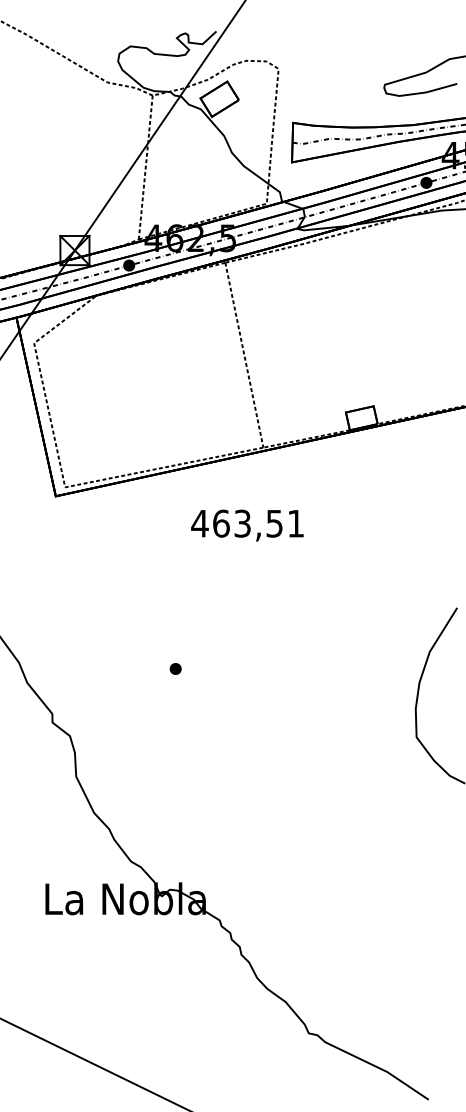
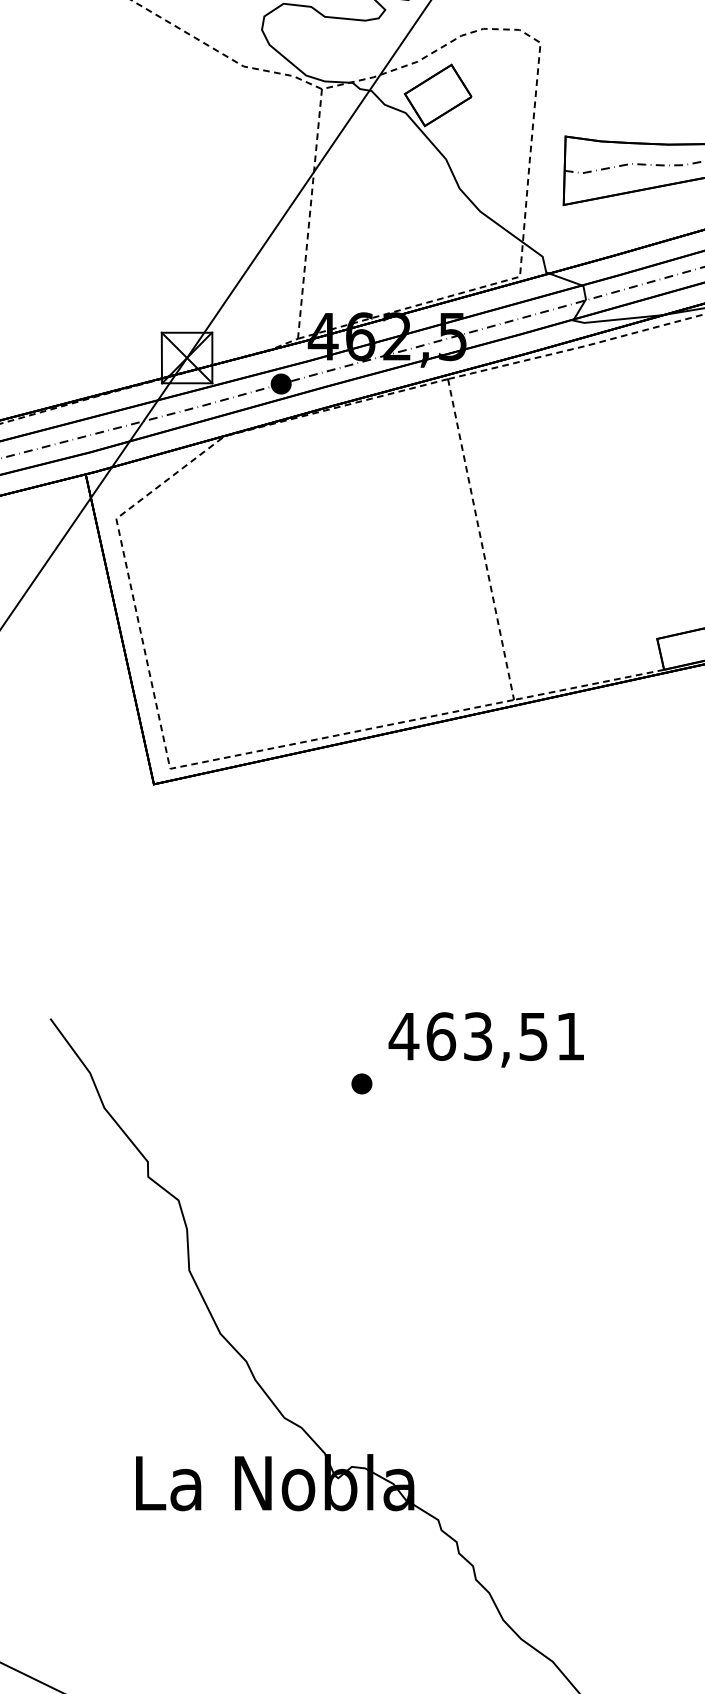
text: (247, 525) -> (486, 1039), moved

